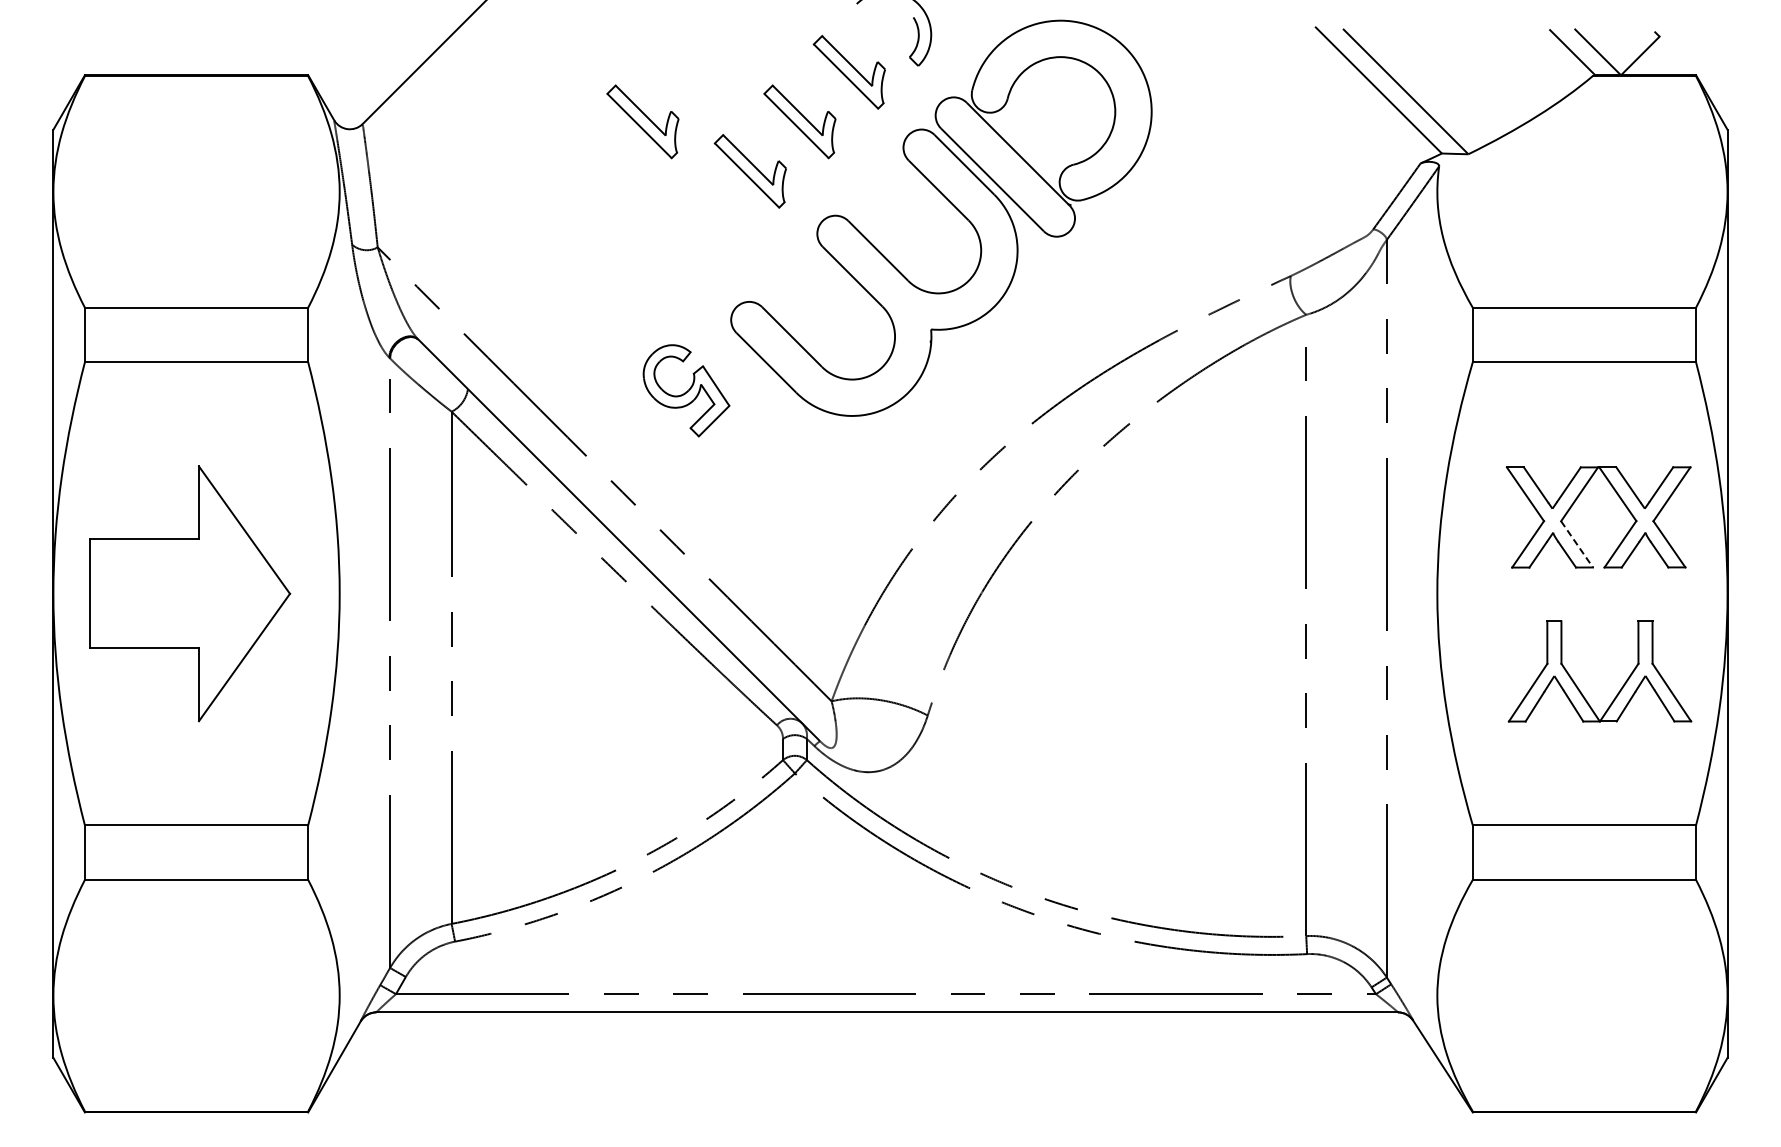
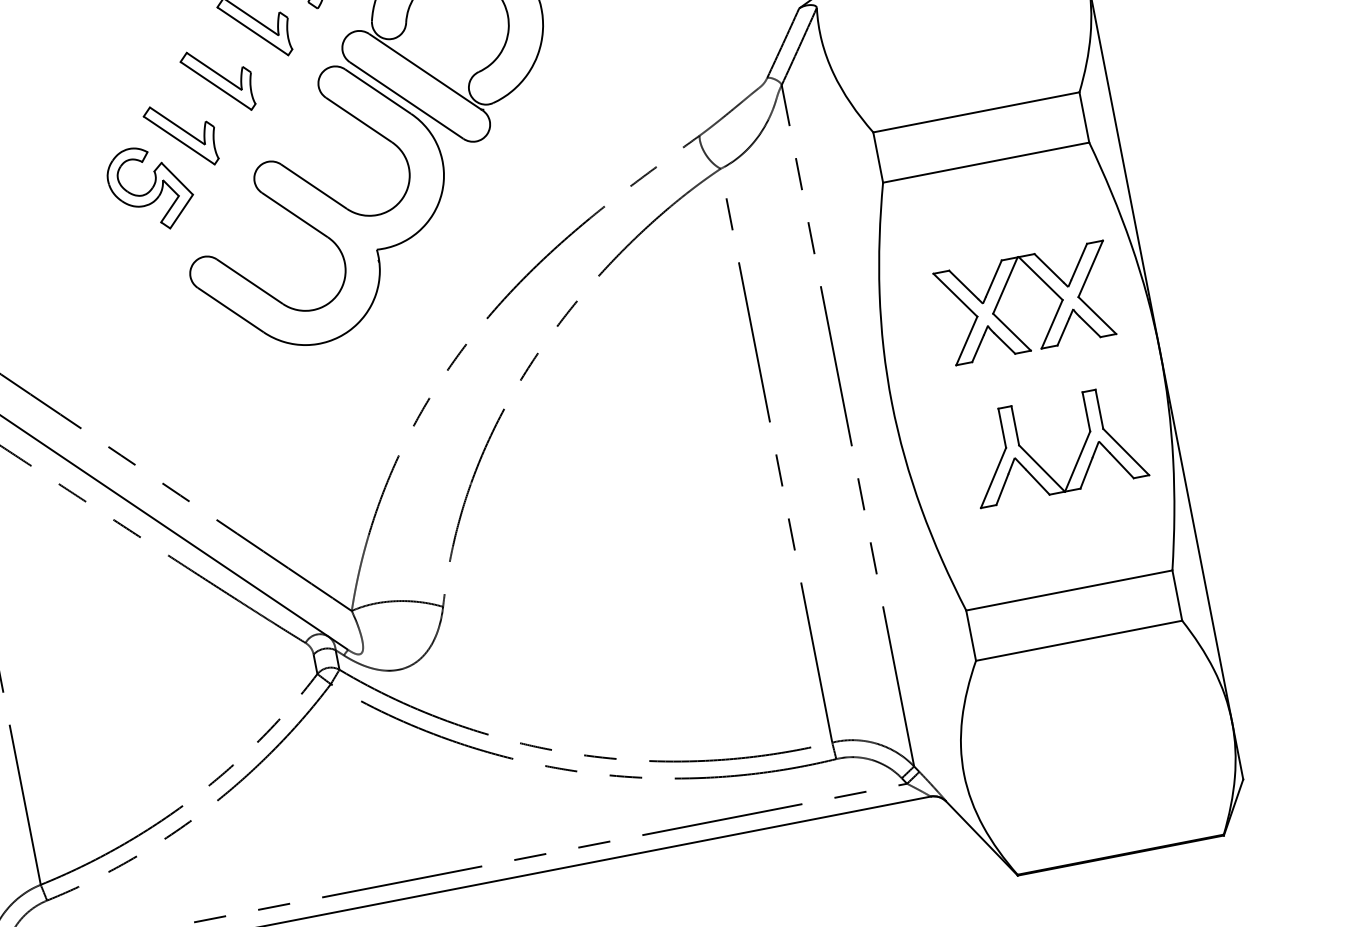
part: (642, 121) -> (72, 109), removed
part: (686, 390) -> (150, 188), moved
line: (1577, 544) -> (1012, 332), dashed -> solid

